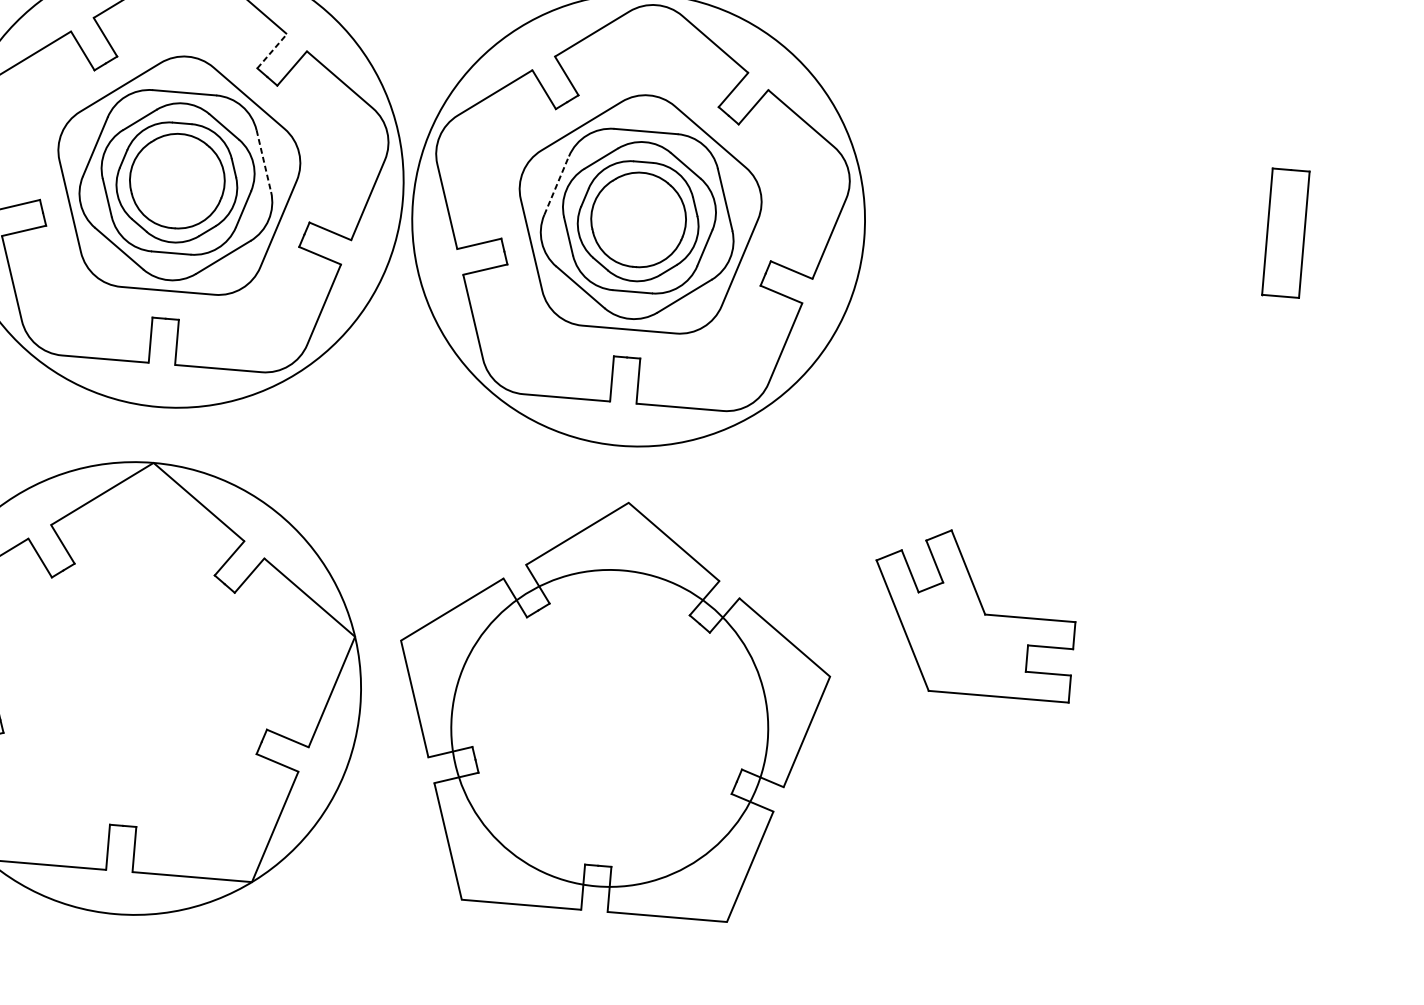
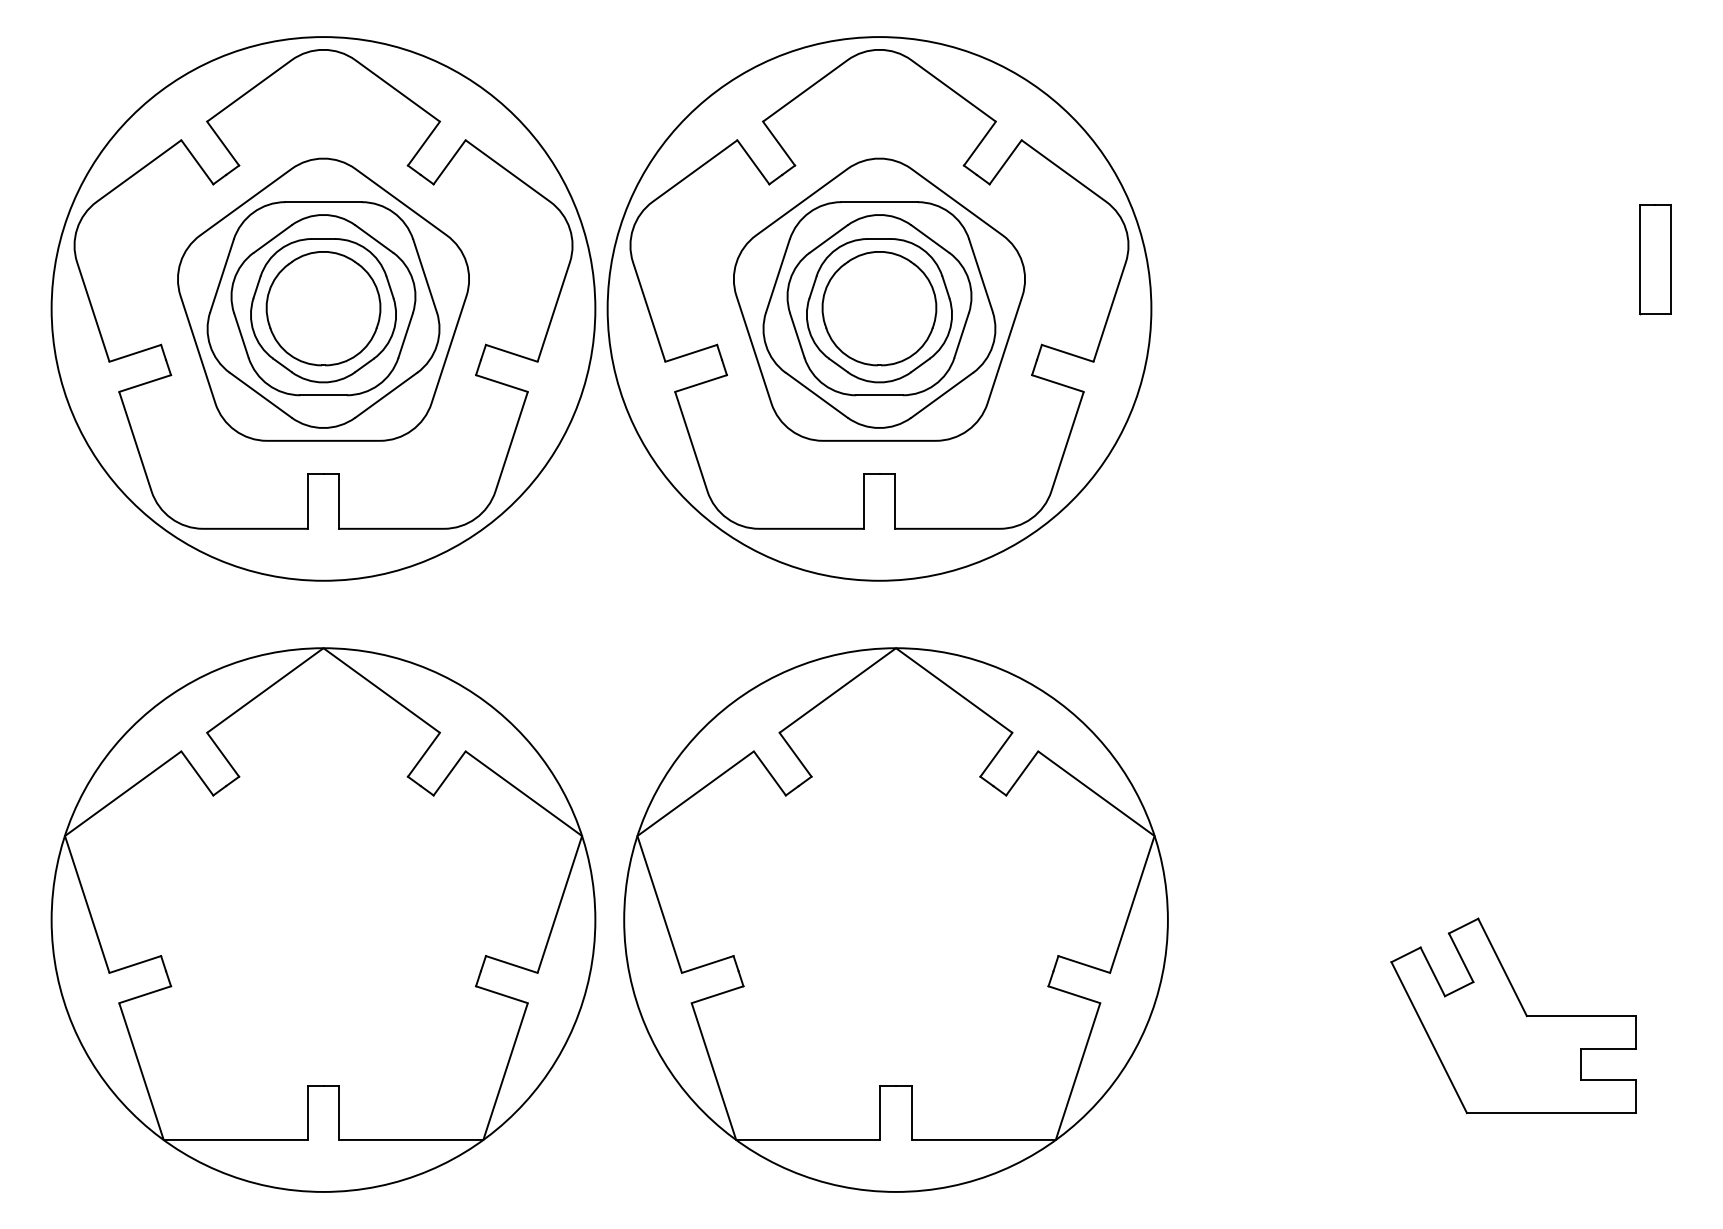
line: (272, 51) -> (424, 143), dashed -> solid
line: (264, 161) -> (425, 276), dashed -> solid
line: (557, 185) -> (778, 275), dashed -> solid
part: (1285, 233) -> (1655, 259), size x0.71
part: (974, 613) -> (1513, 1015), moved
circle: (609, 727) -> (895, 919), size x1.43

